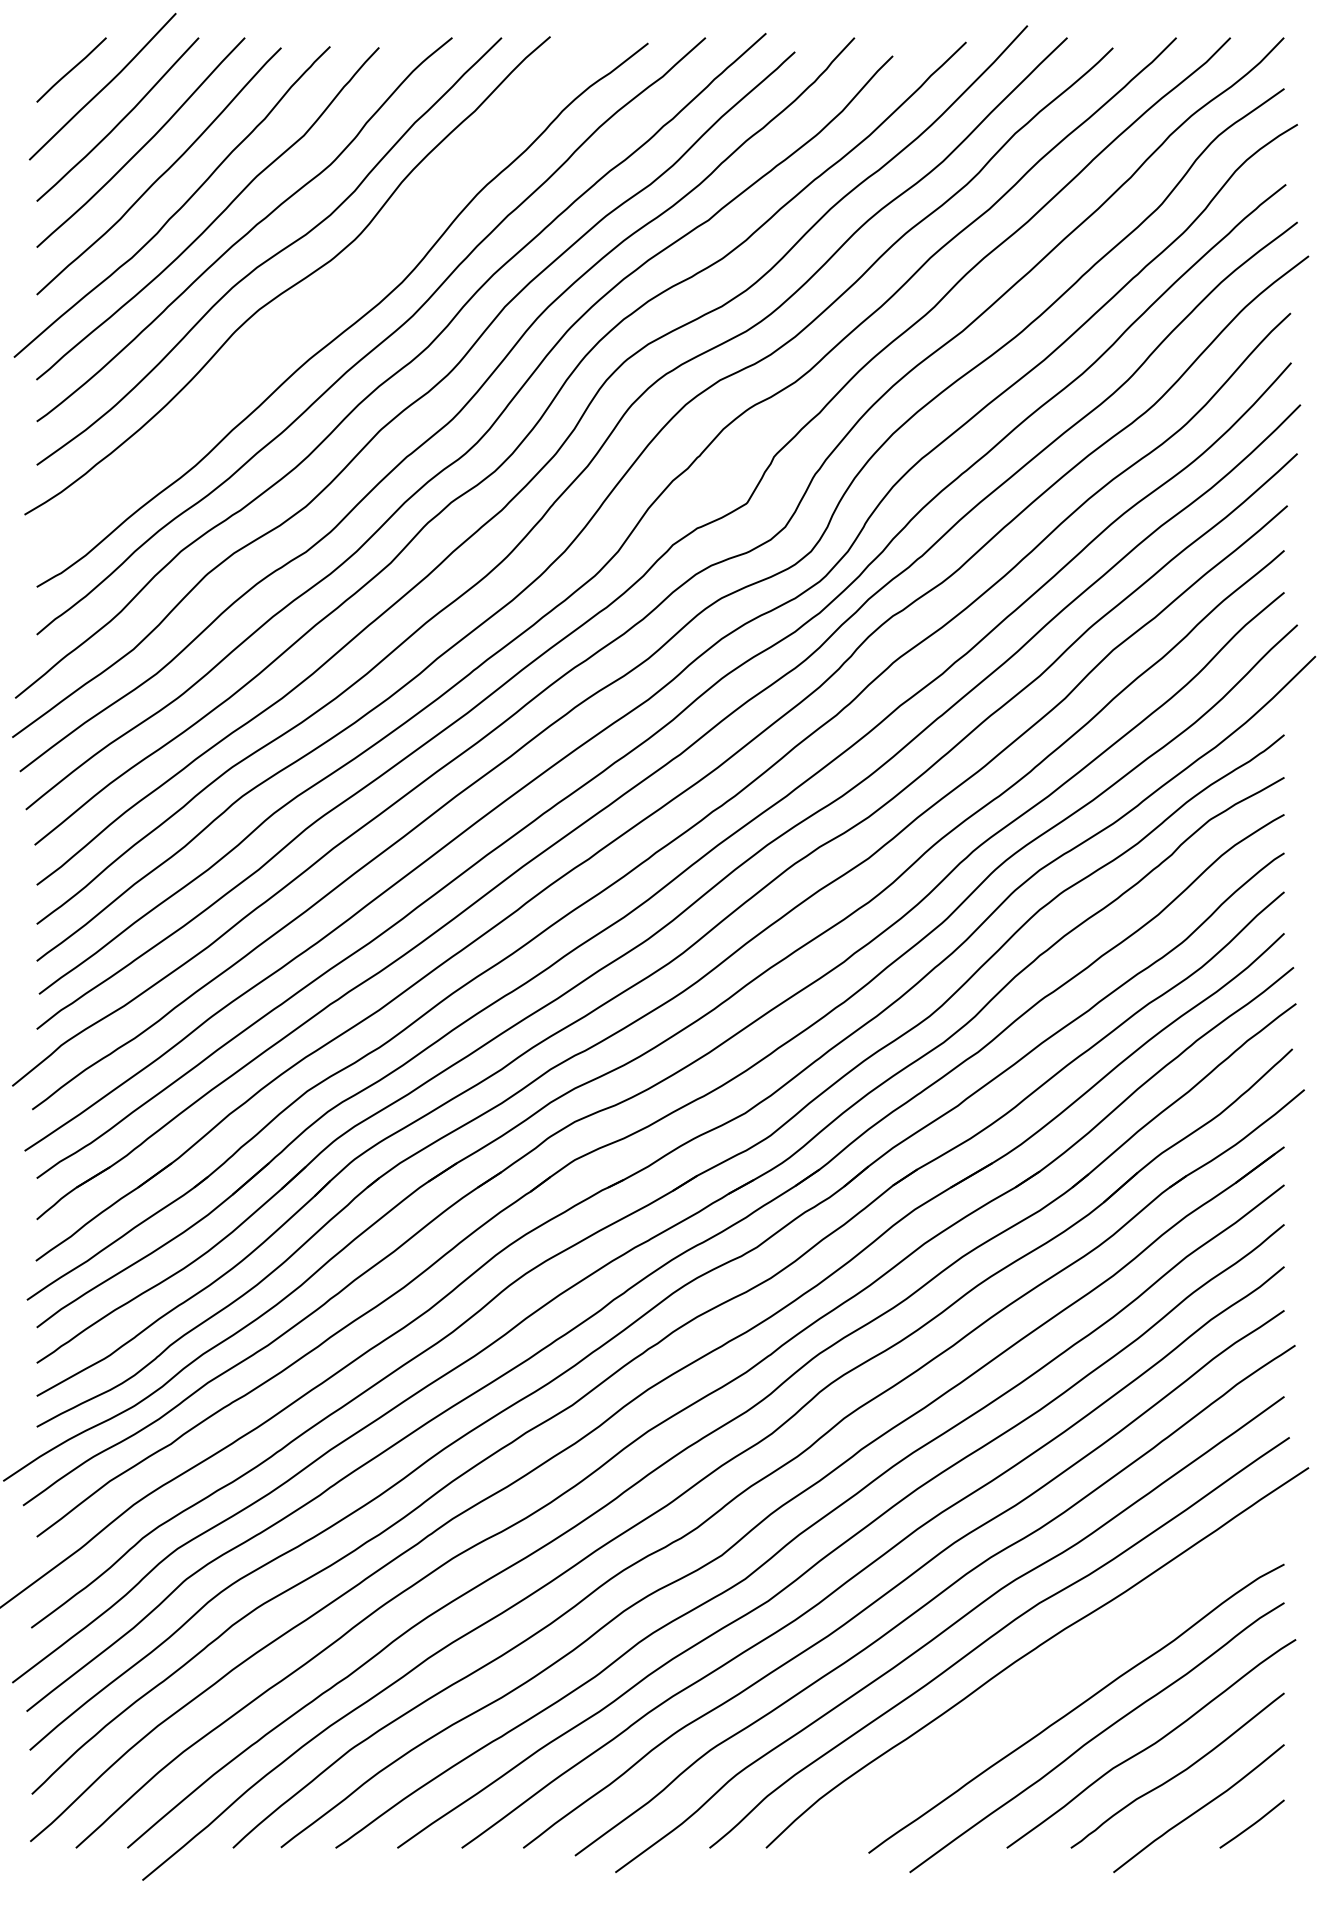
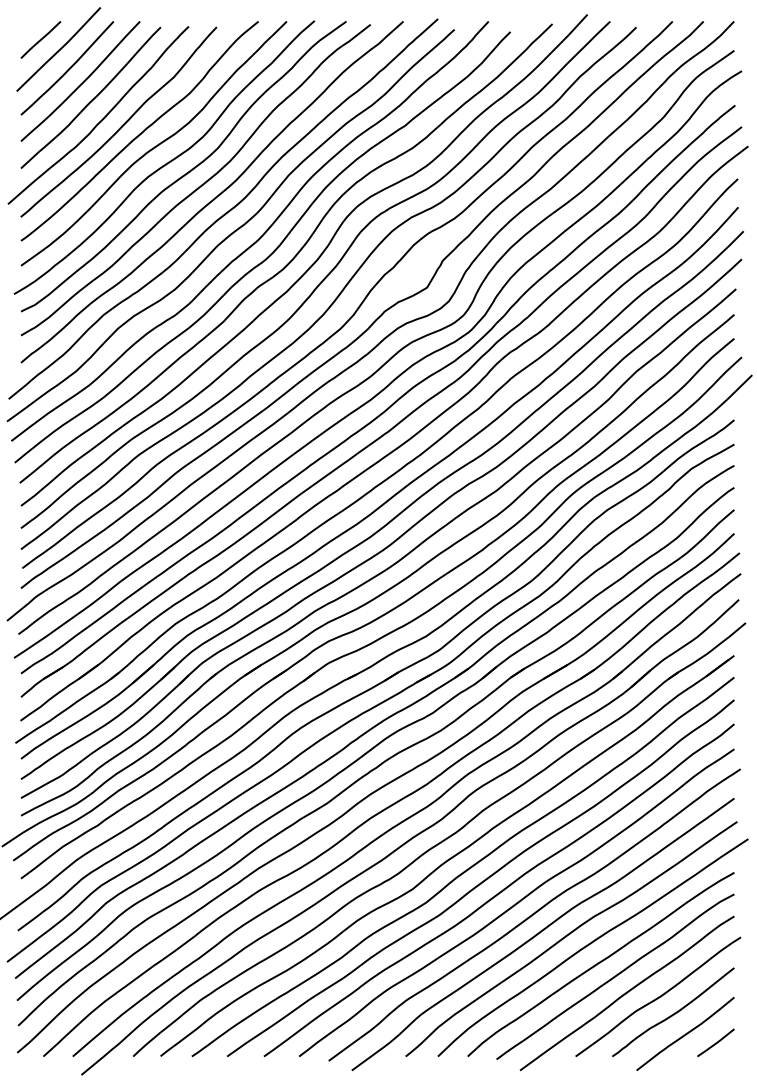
curve: (326, 301) -> (186, 172), added
curve: (1050, 1685) -> (600, 963), added

